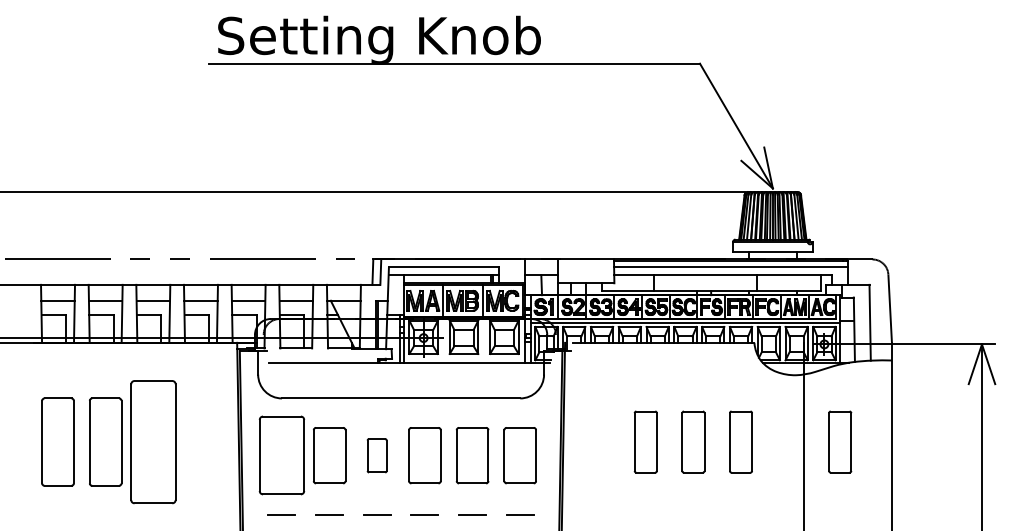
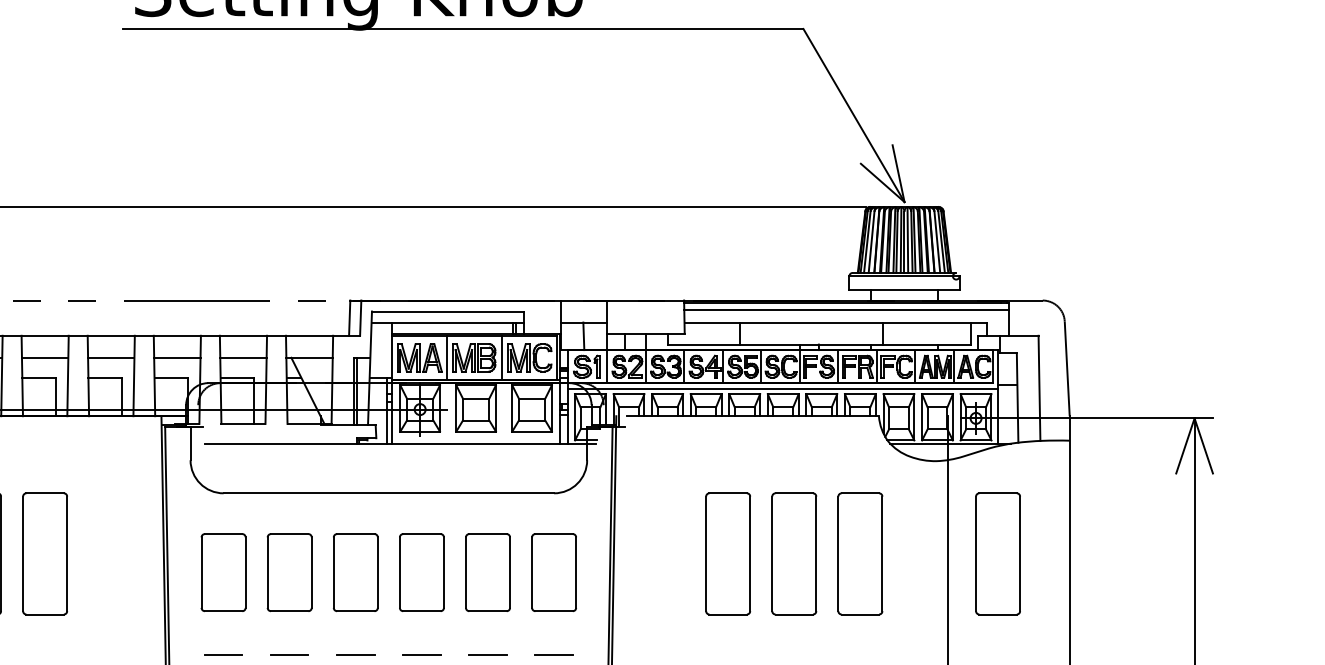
part: (152, 441) -> (44, 553), size x0.71
part: (645, 441) -> (727, 553), size x1.43
part: (693, 441) -> (794, 553), size x1.43
part: (740, 441) -> (859, 553), size x1.43
part: (839, 441) -> (996, 553), size x1.43
part: (281, 455) -> (222, 572), size x0.71
part: (376, 455) -> (354, 572), size x1.67

